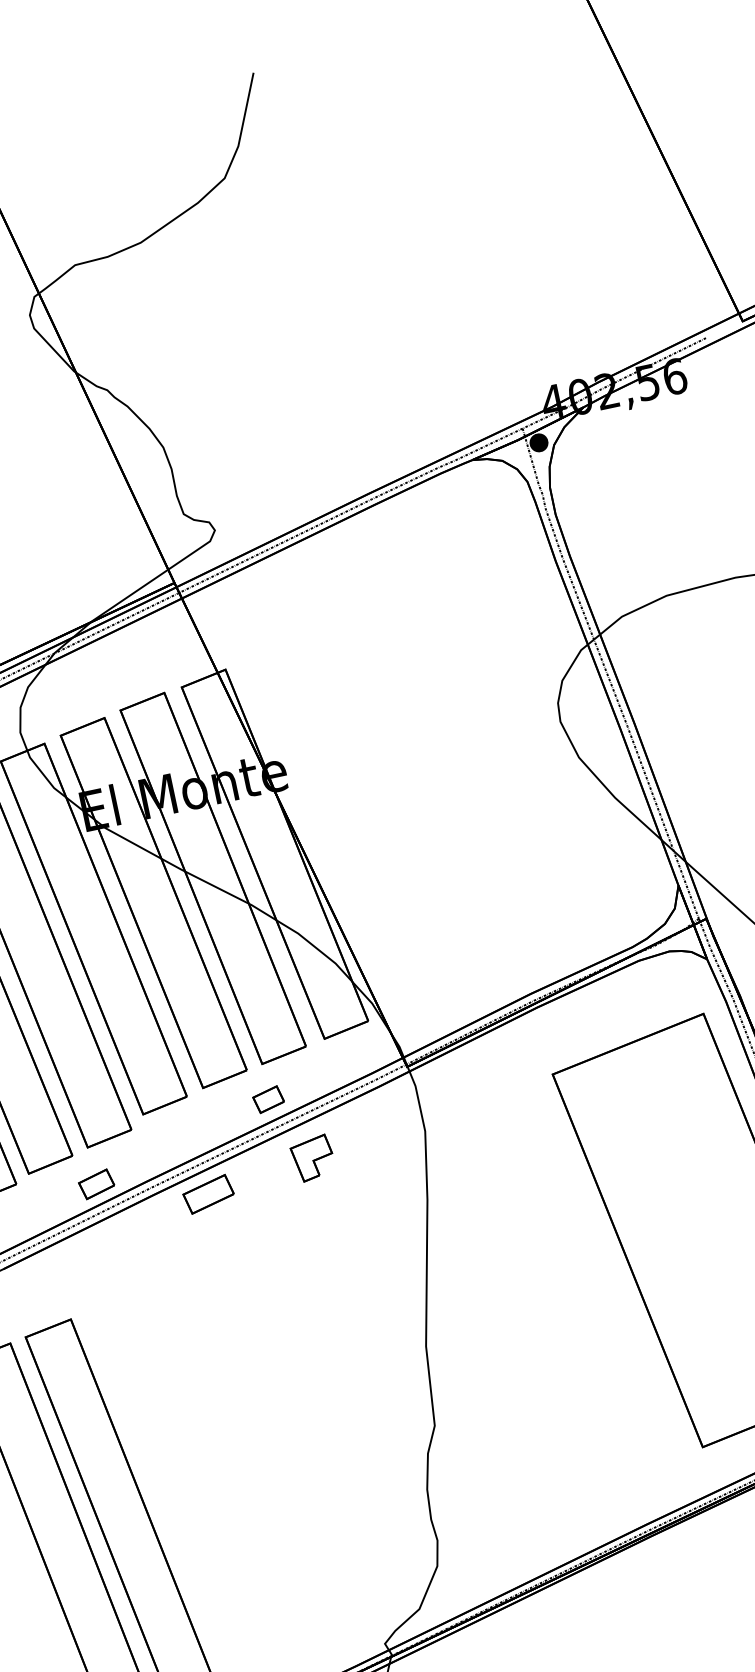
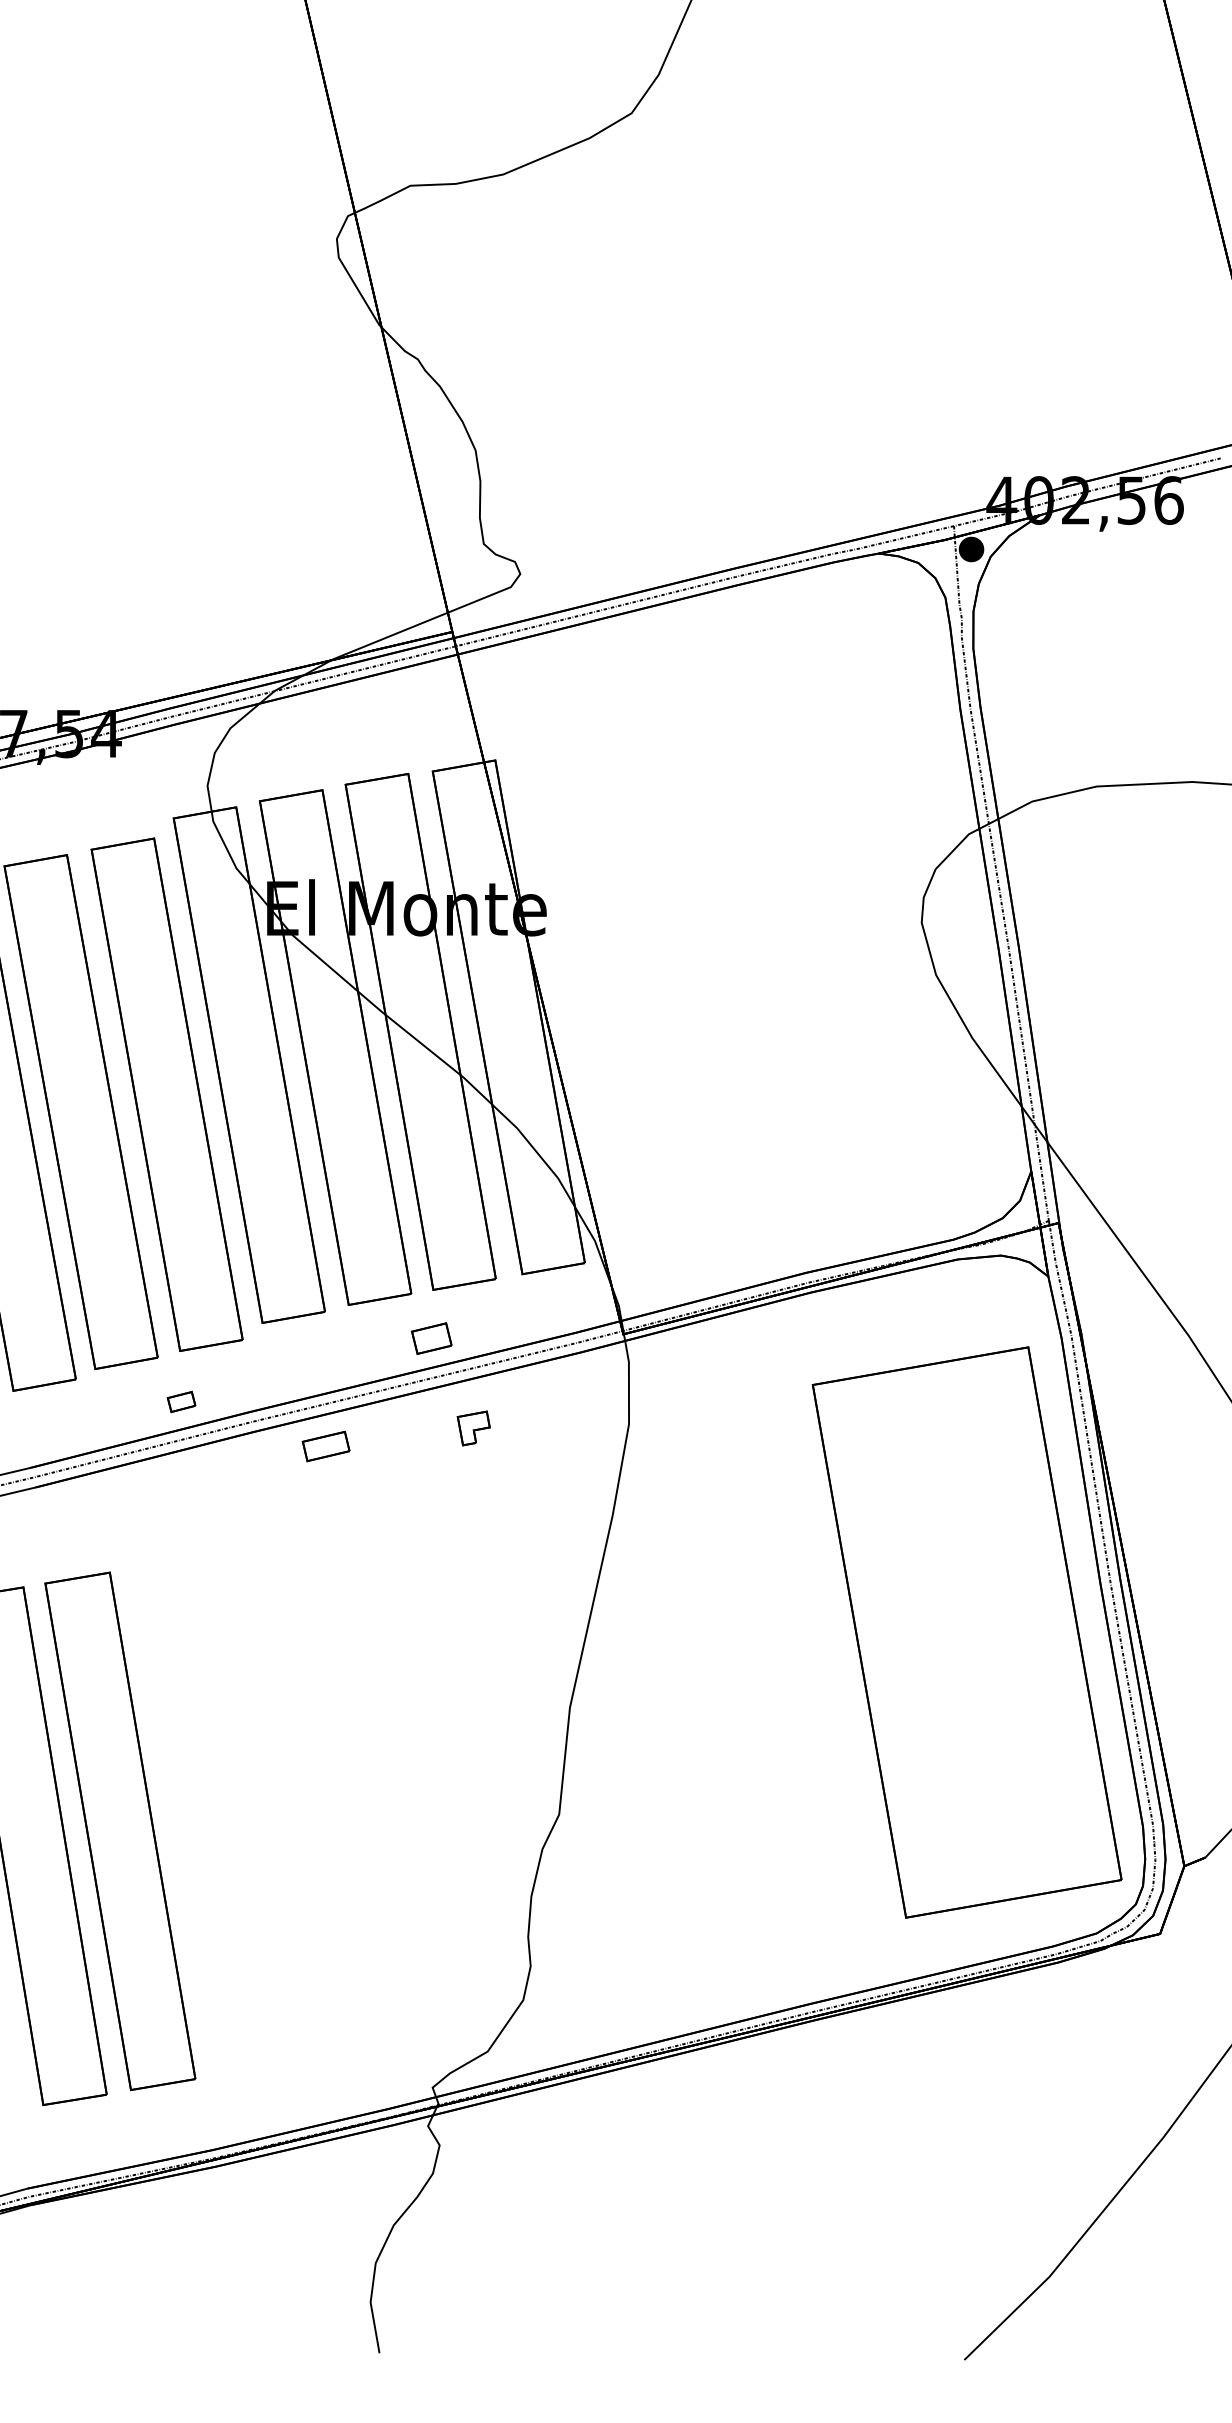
part: (312, 1158) -> (473, 1428), size x0.6
part: (96, 1184) -> (181, 1401), size x0.6
part: (208, 1194) -> (325, 1446), size x0.7

